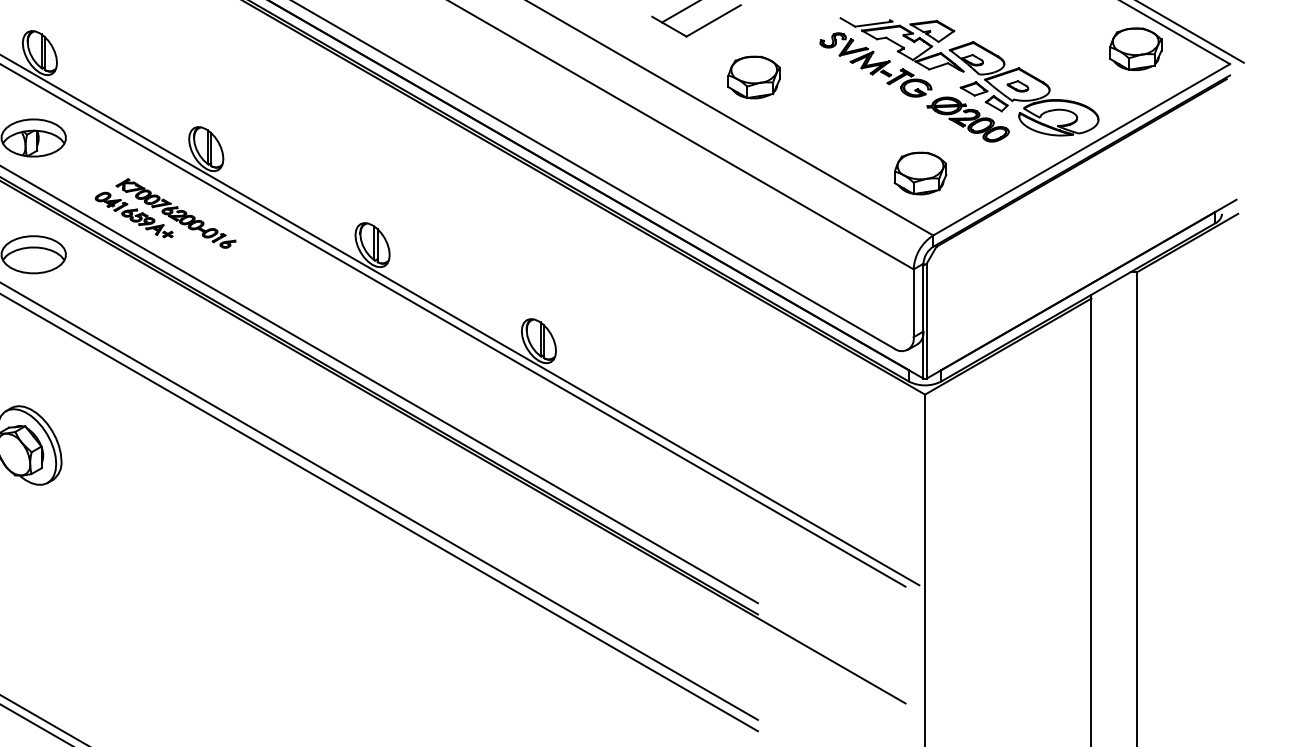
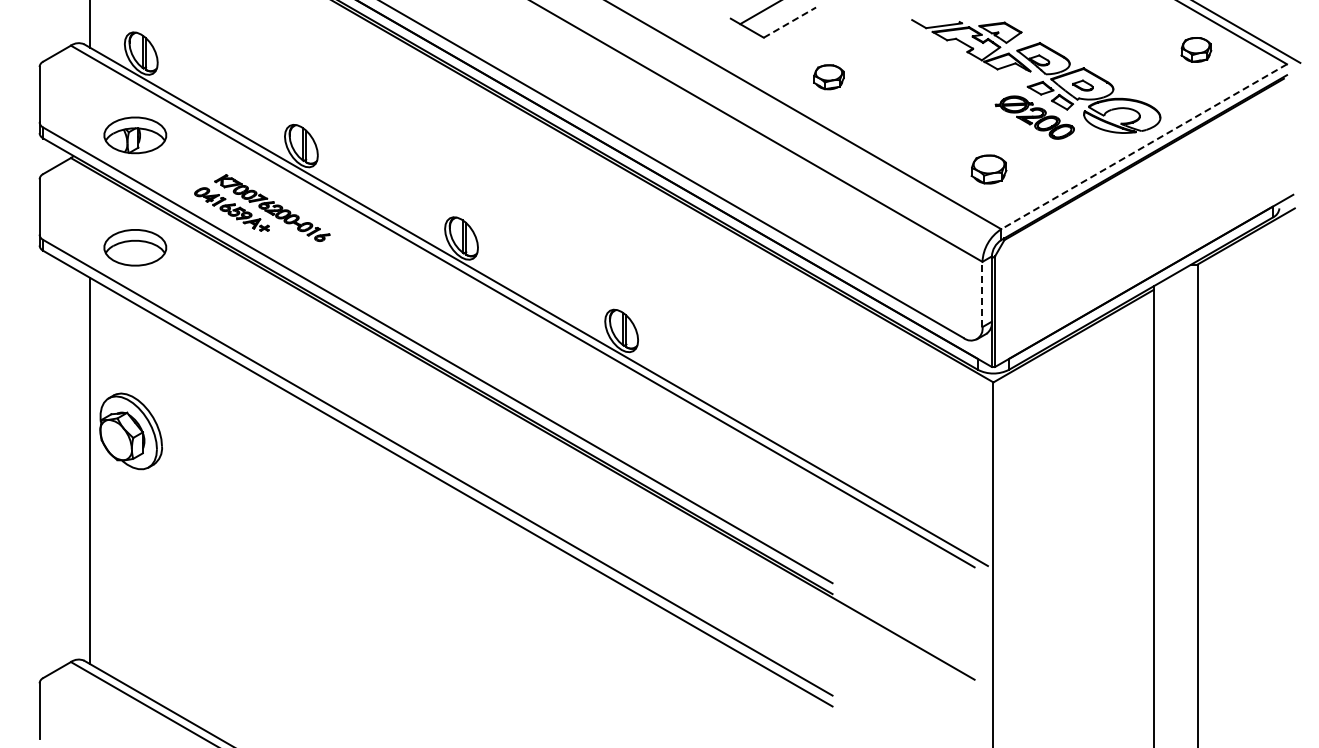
line: (714, 20) -> (790, 22), solid -> dashed
part: (1135, 48) -> (1196, 49), size x0.6
part: (875, 64) -> (945, 64), removed
part: (753, 77) -> (828, 77), size x0.6
line: (1081, 149) -> (1144, 146), solid -> dashed
part: (919, 173) -> (988, 169), size x0.7
line: (913, 303) -> (982, 294), solid -> dashed

